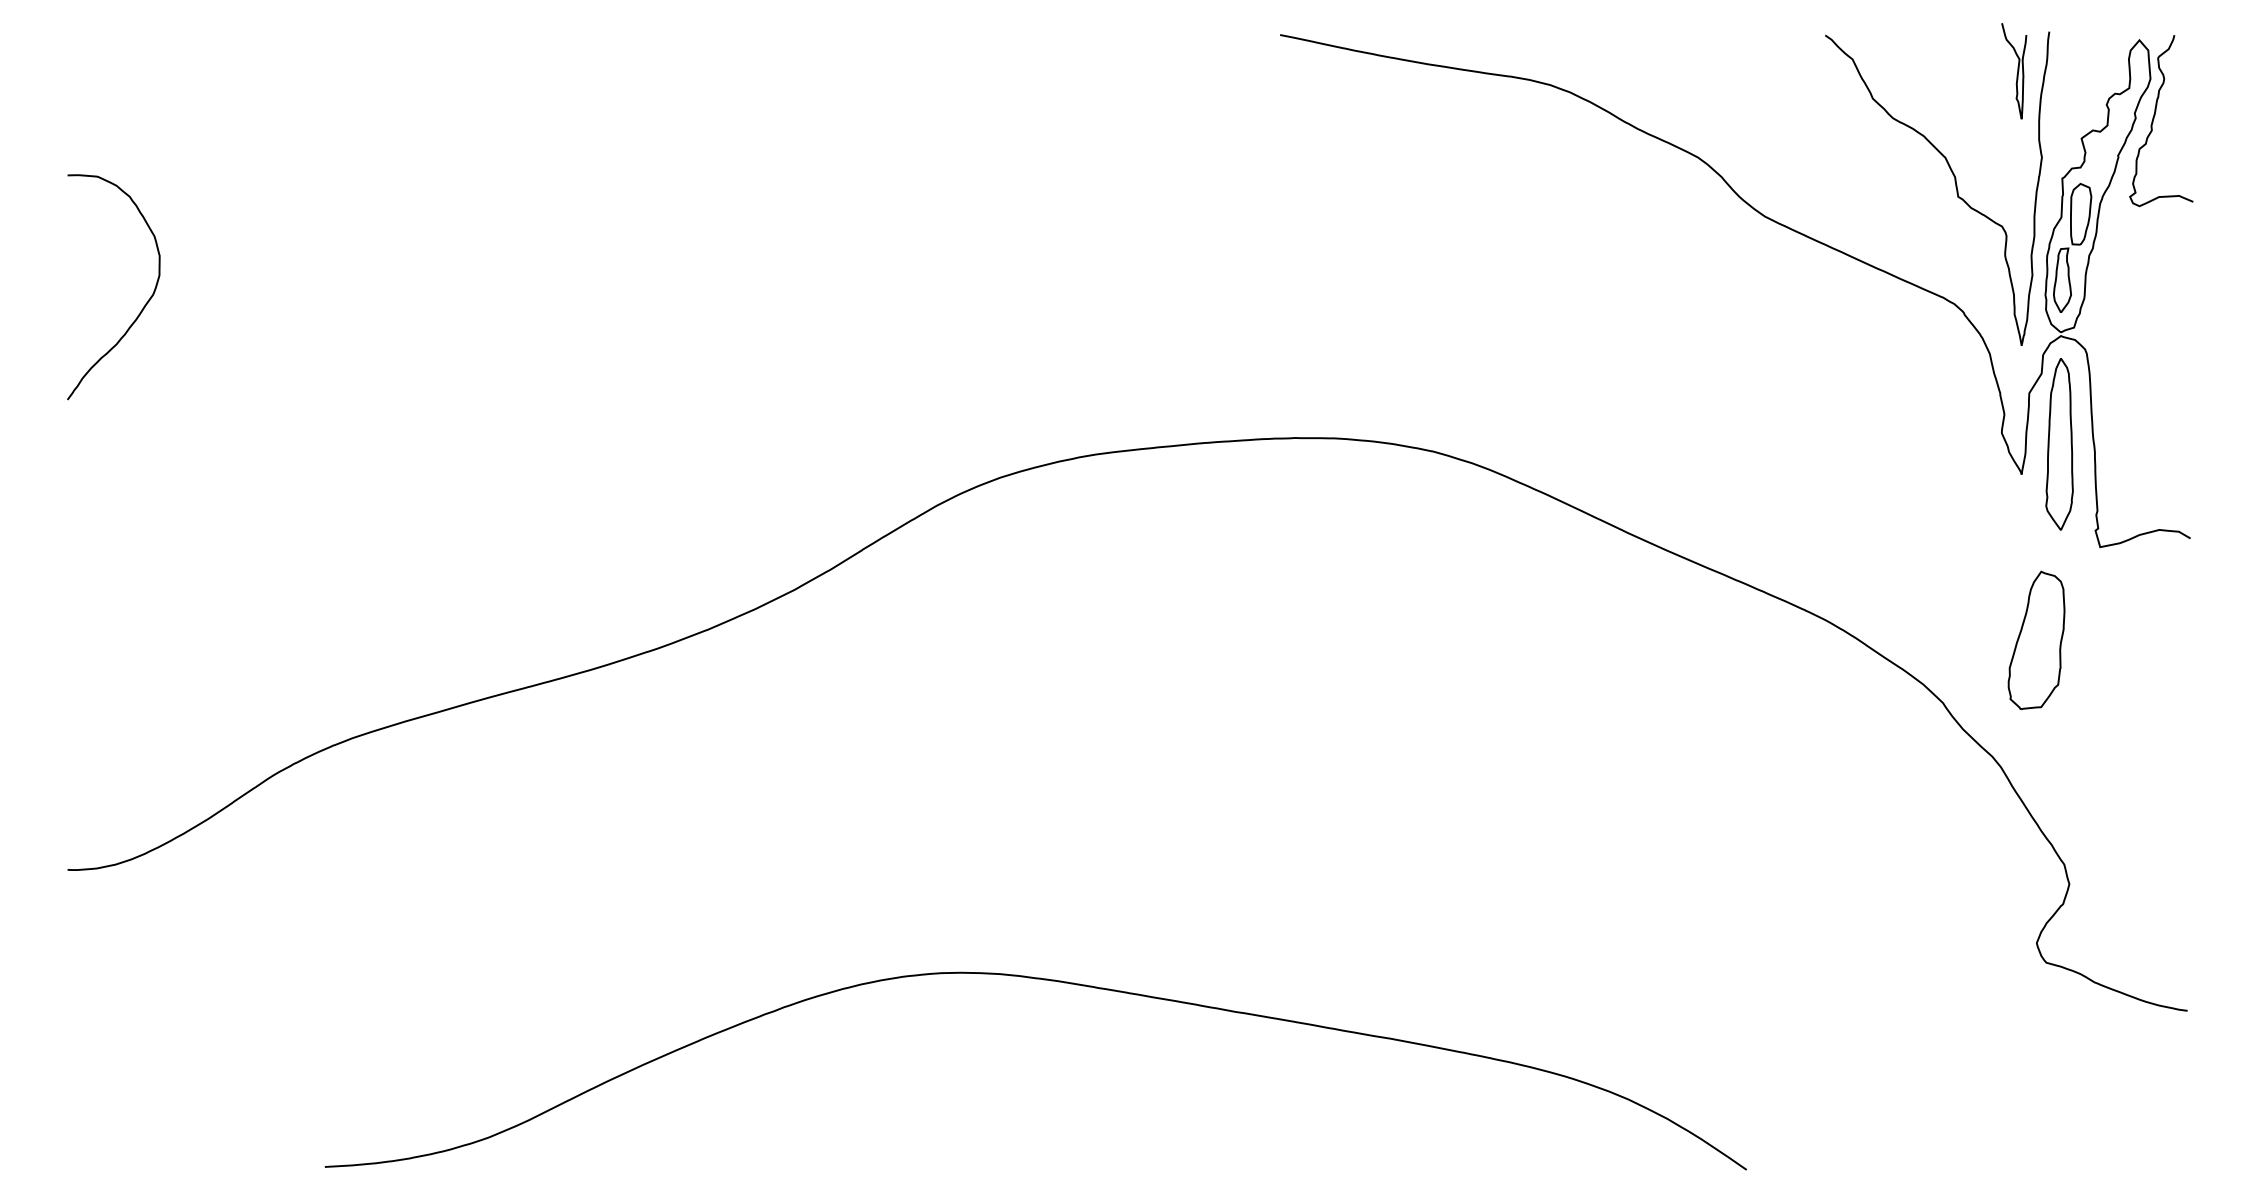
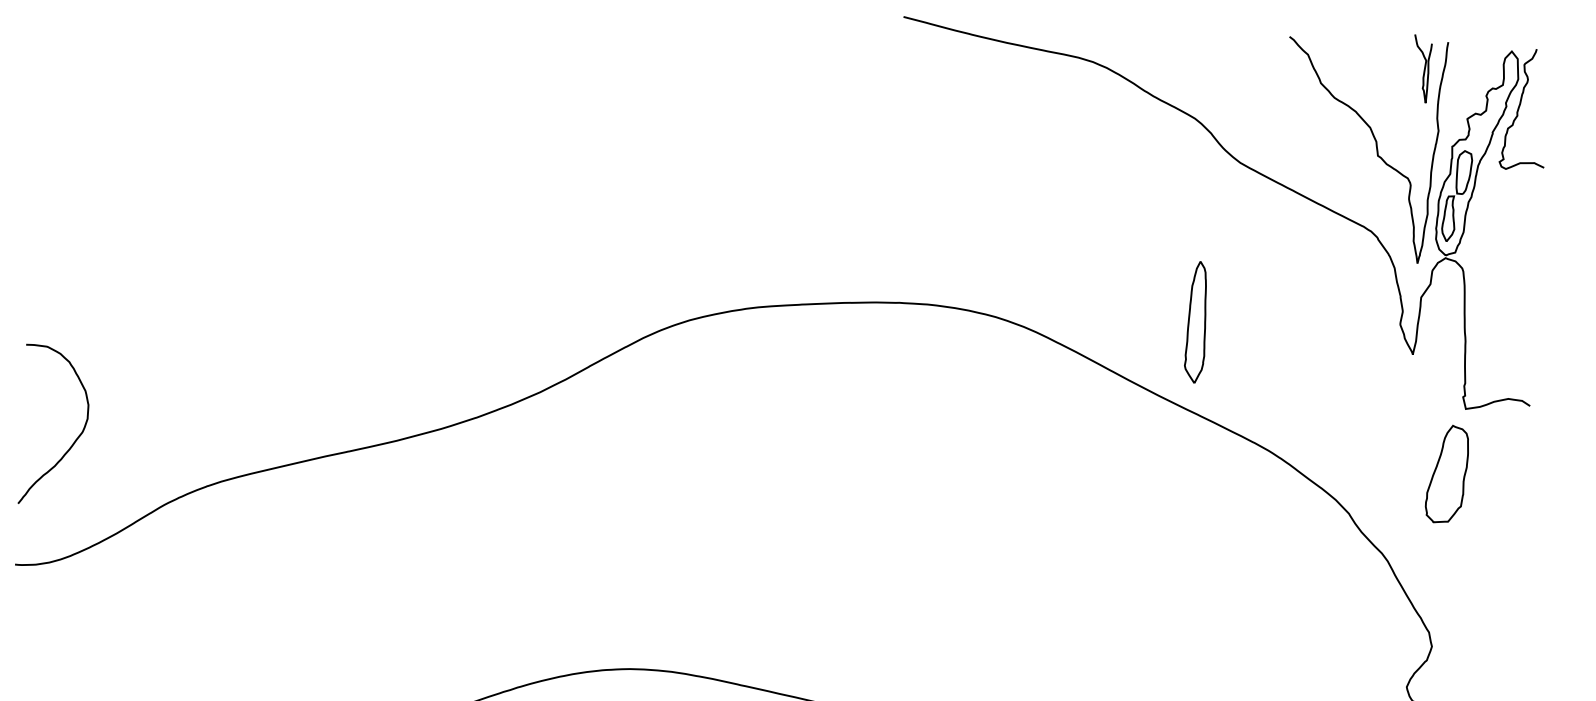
curve: (143, 306) -> (75, 440), moved
part: (2059, 444) -> (1196, 322), moved
part: (2036, 639) -> (1447, 473), moved

